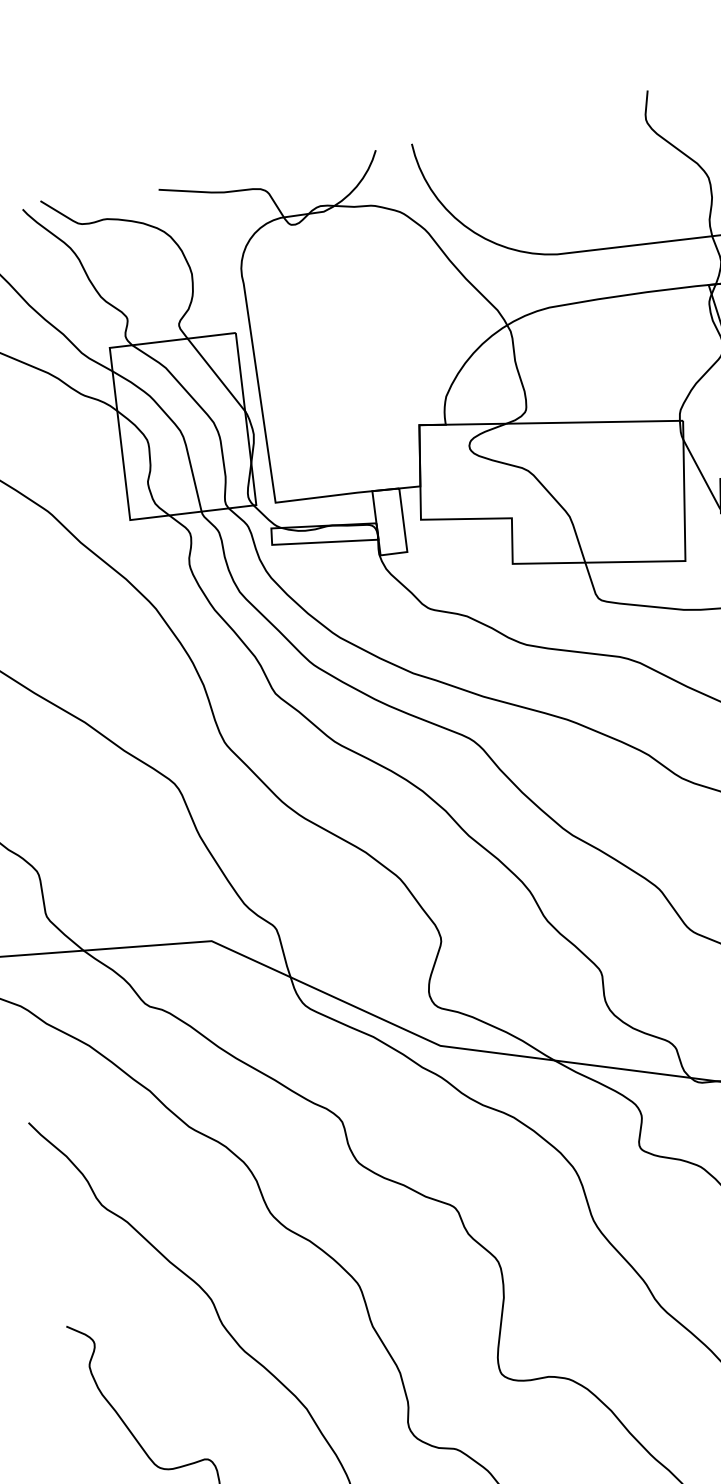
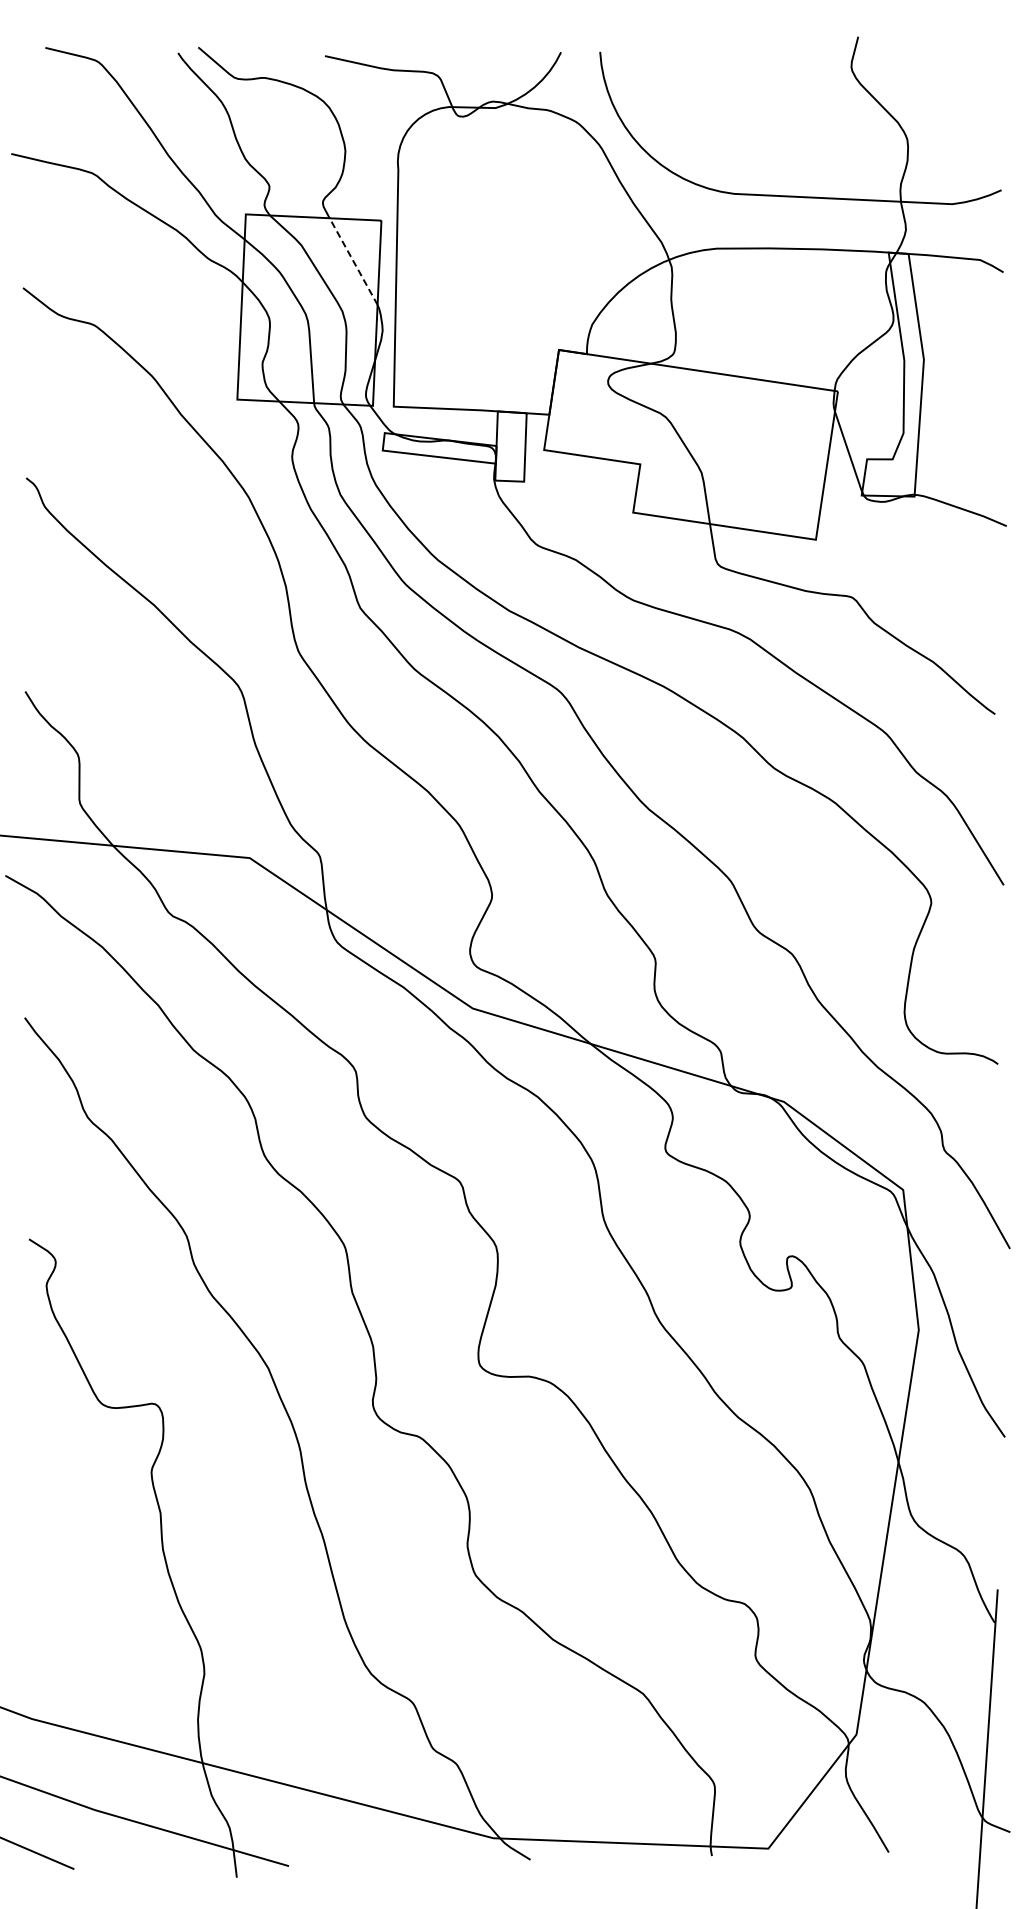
line: (216, 374) -> (353, 261), solid -> dashed

